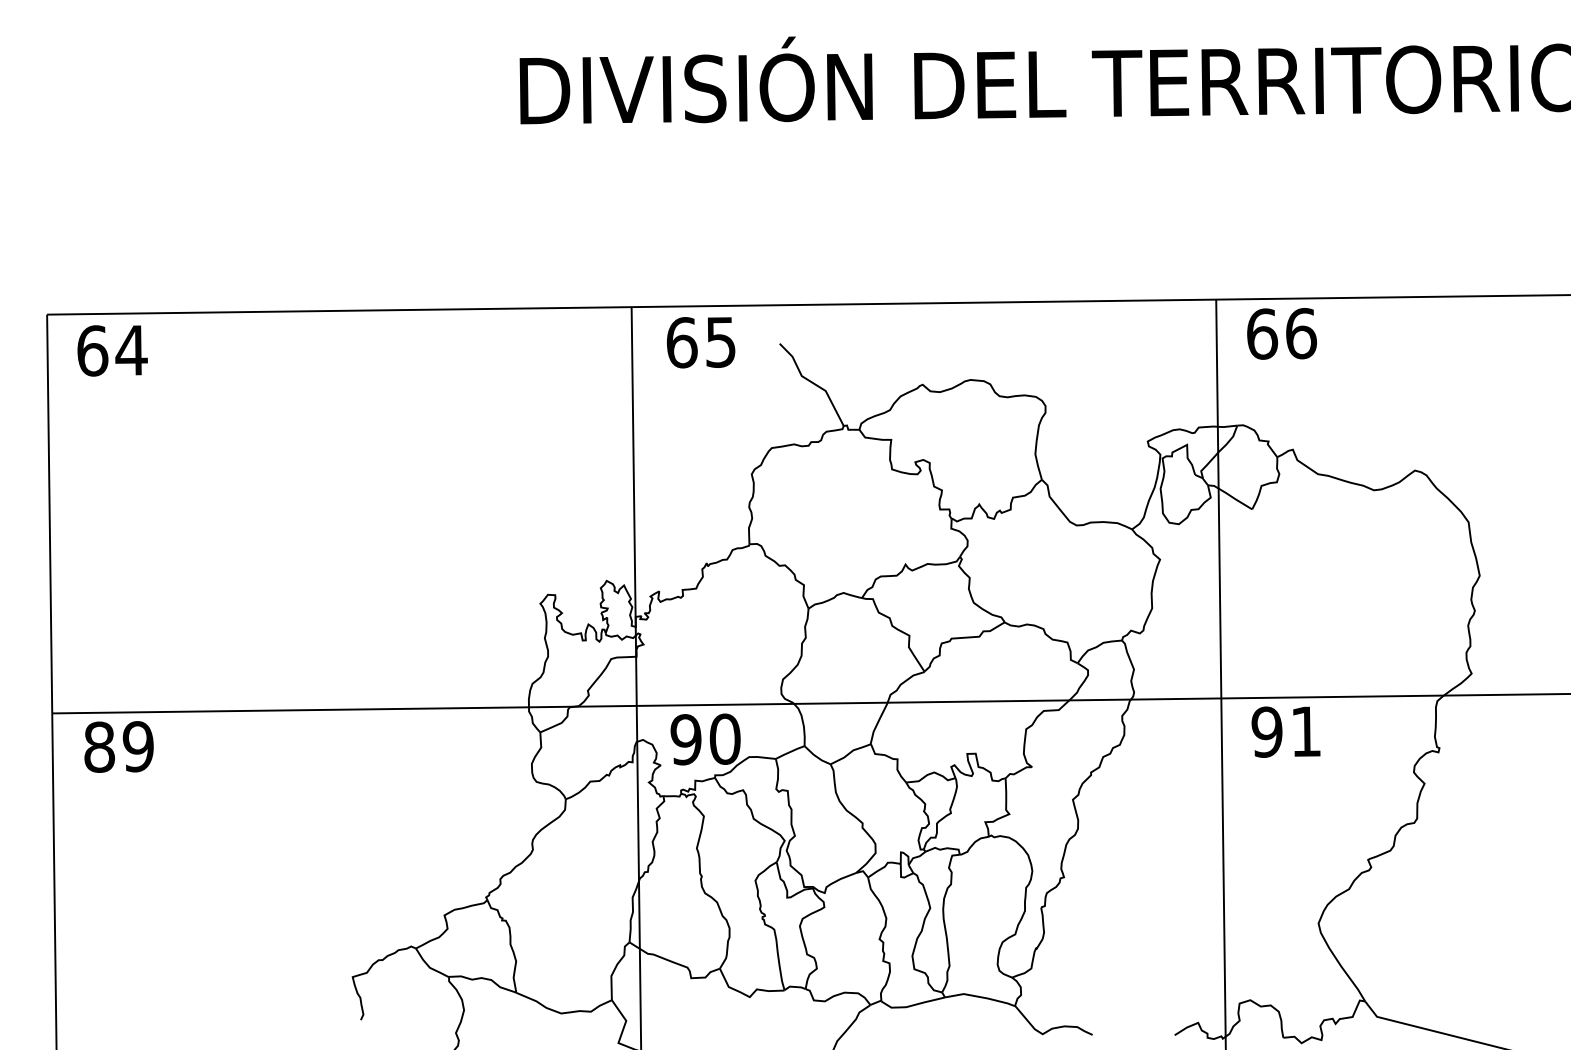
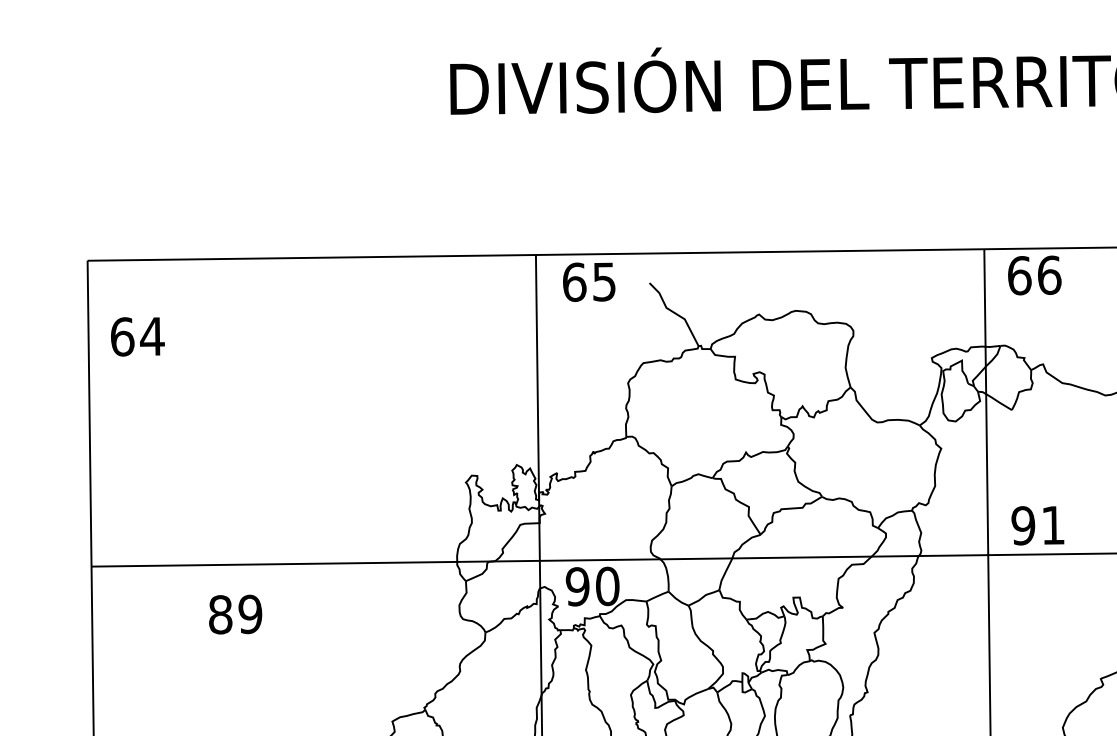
text: (112, 350) -> (137, 336), moved
text: (1285, 731) -> (1037, 525), moved
text: (118, 746) -> (235, 614), moved

